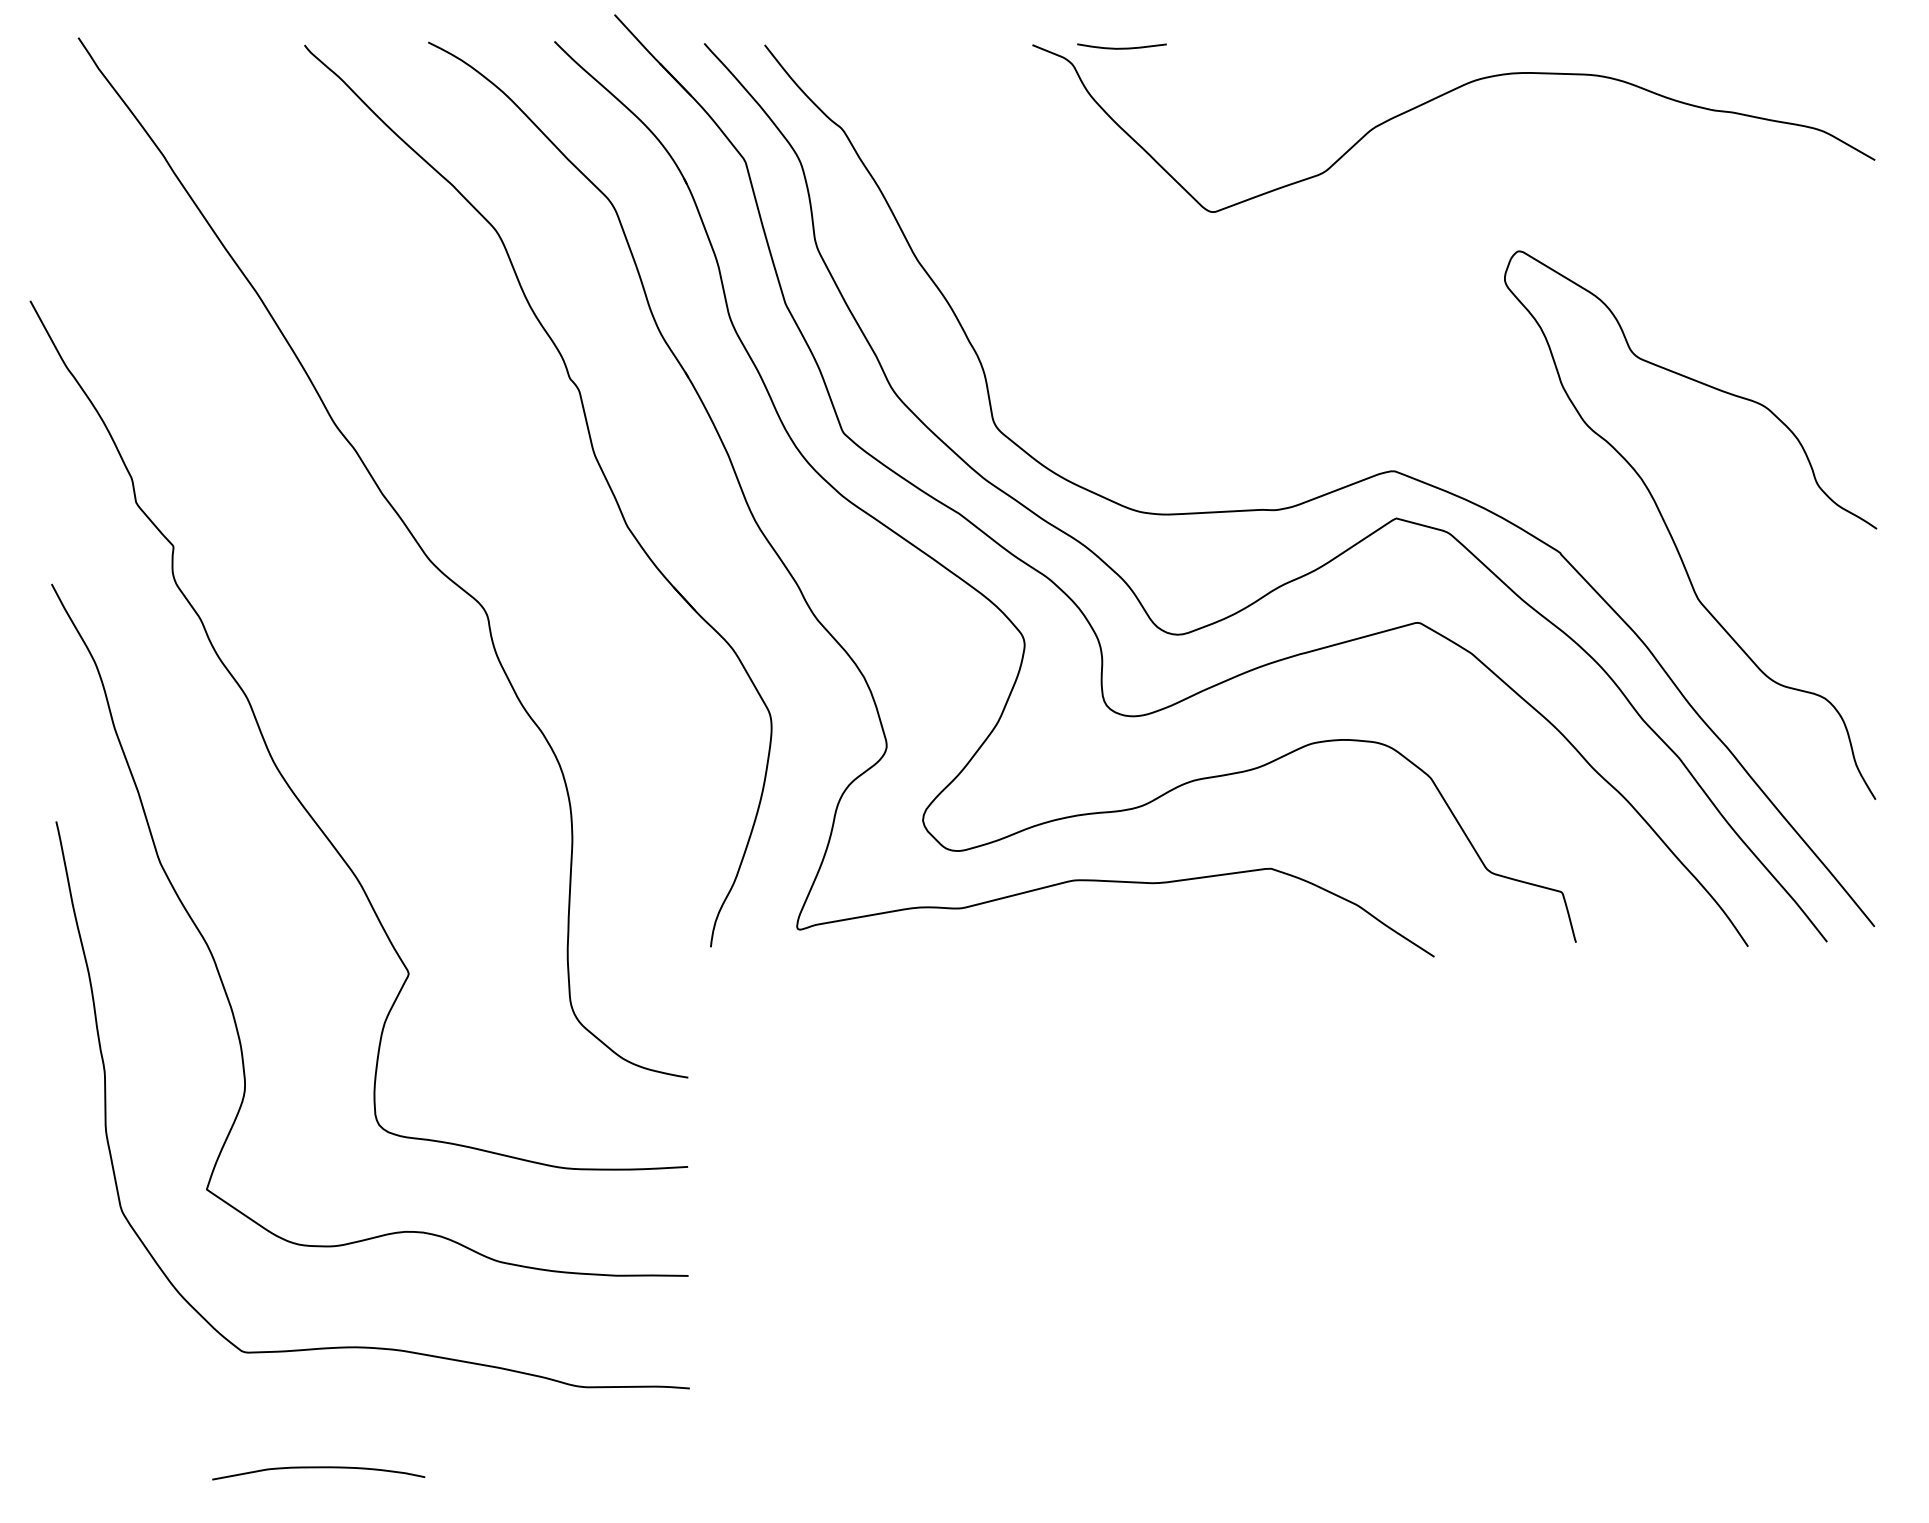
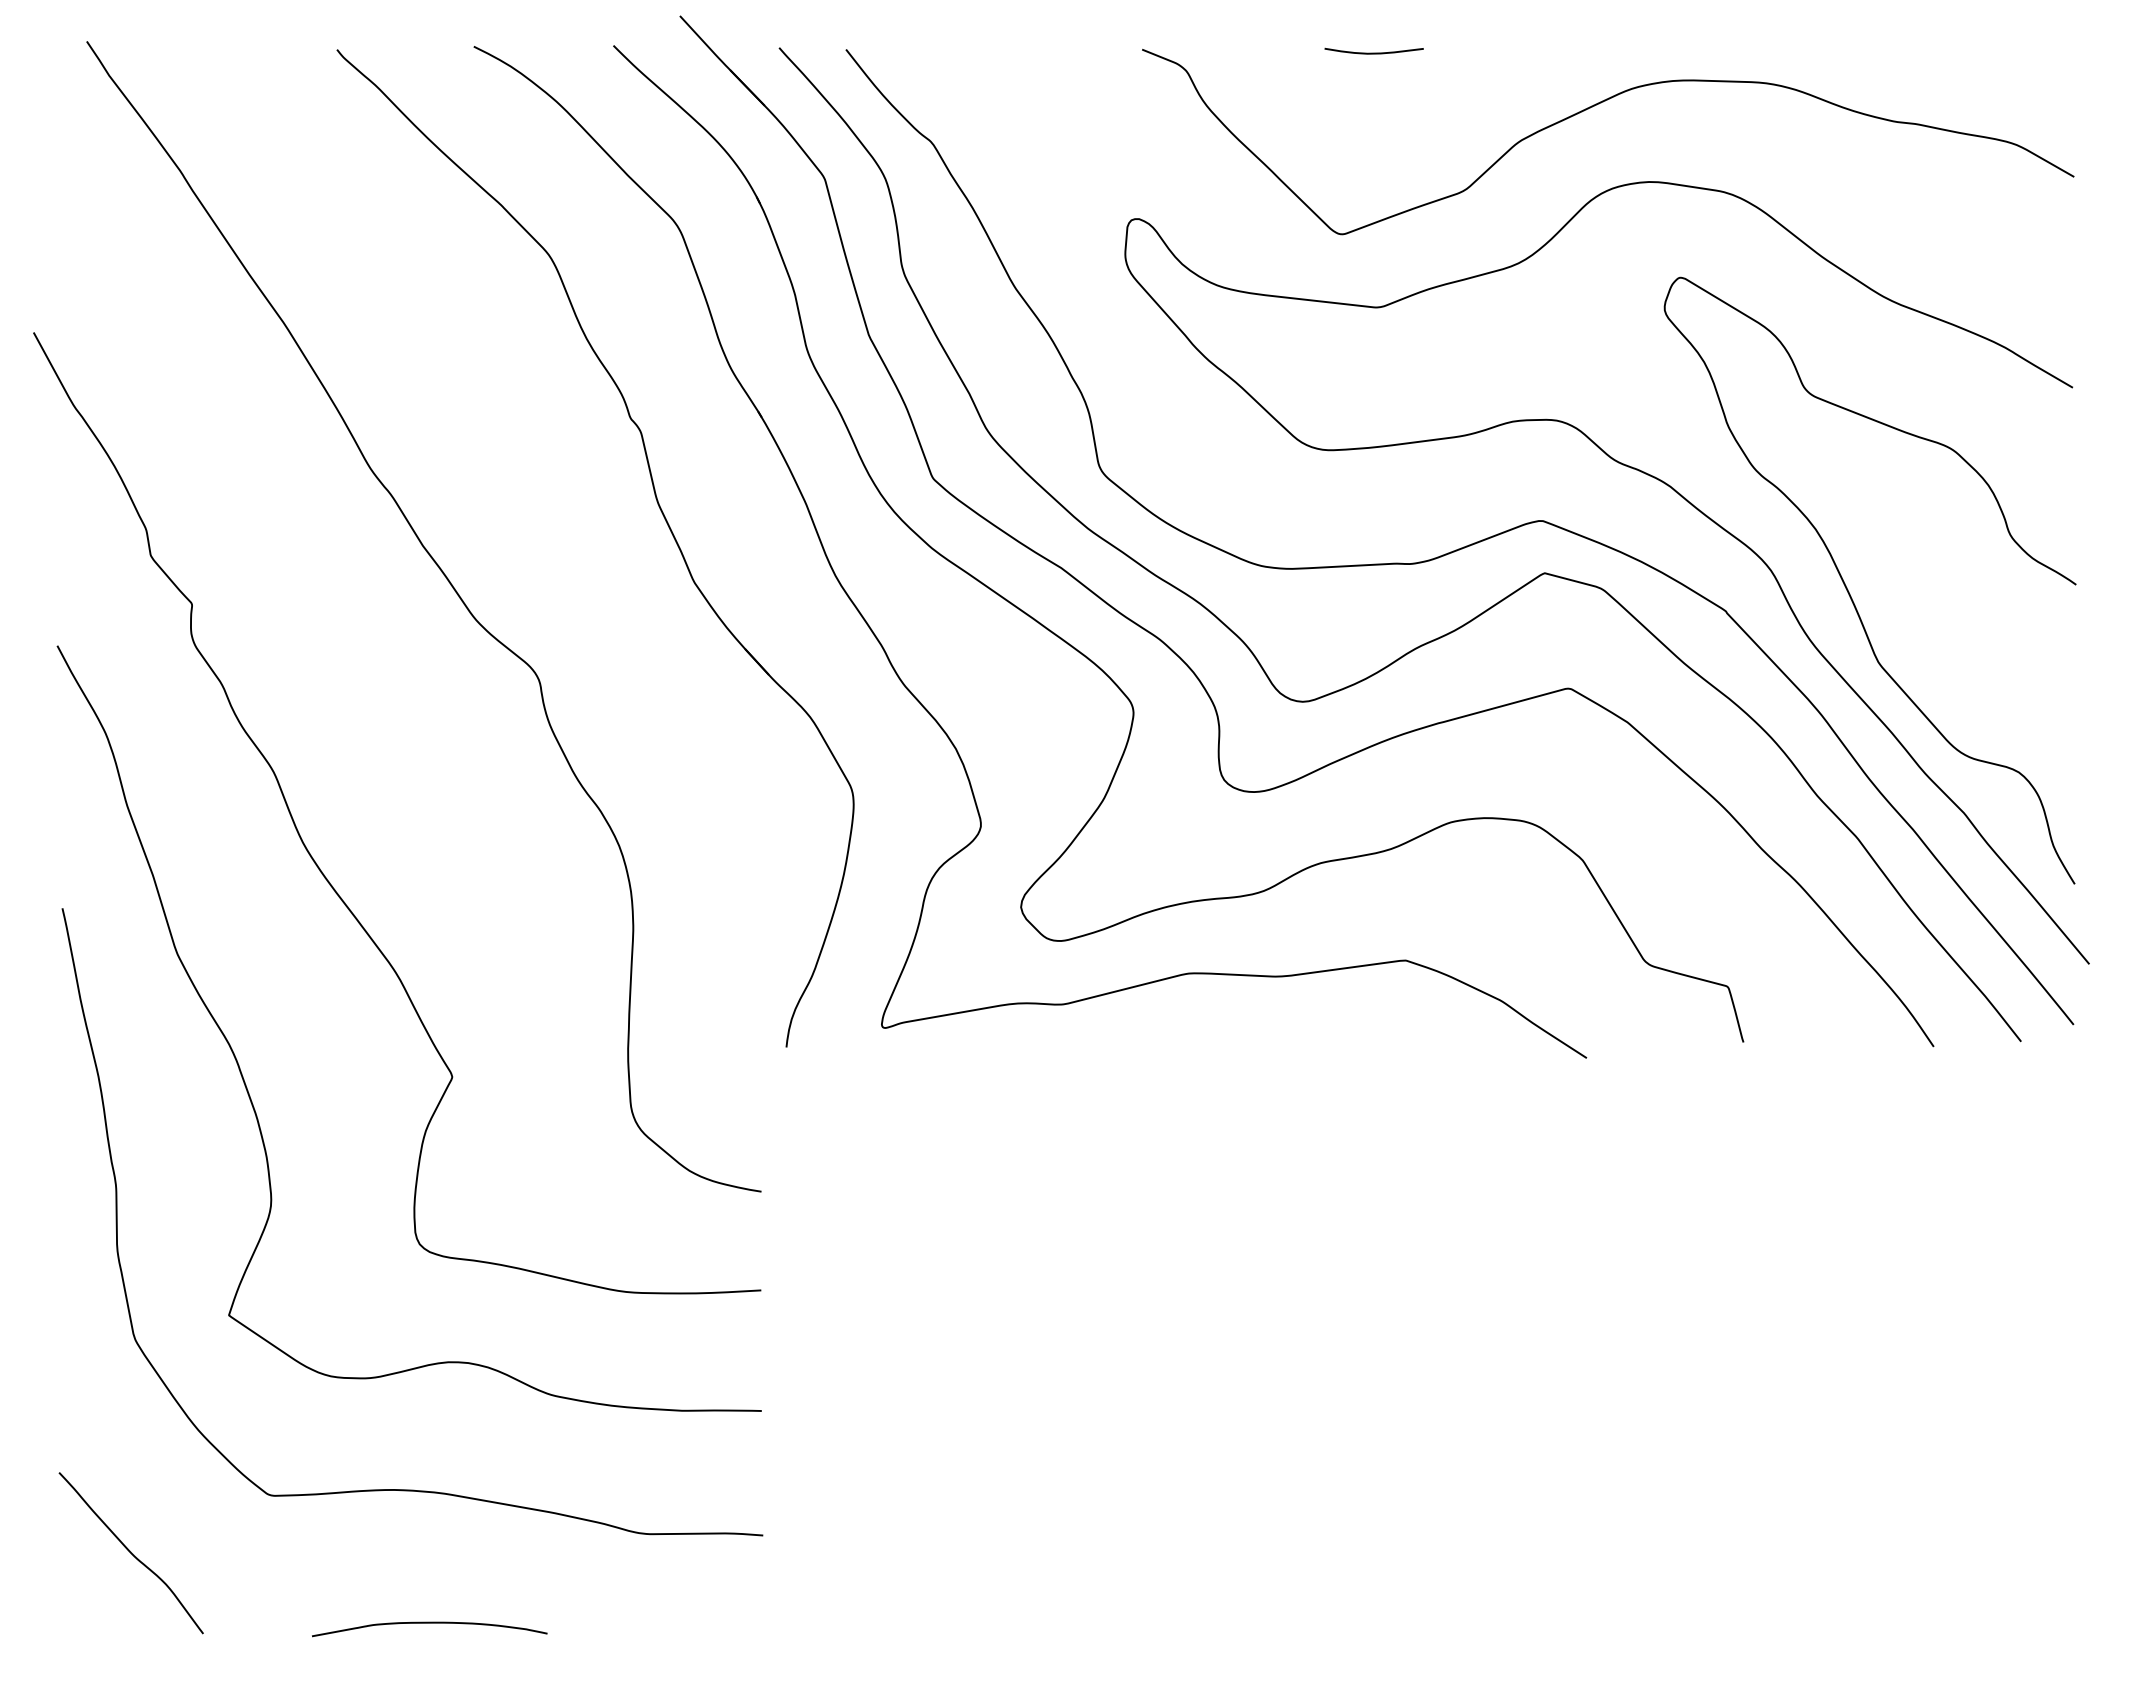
curve: (1121, 47) -> (1373, 52), moved
curve: (1491, 431) -> (1649, 476), added
curve: (117, 1404) -> (130, 1553), added
curve: (318, 1468) -> (429, 1623), moved

